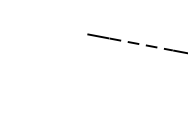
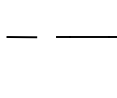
line: (29, 23) -> (21, 37), added
line: (142, 45) -> (90, 37), dashed -> solid

